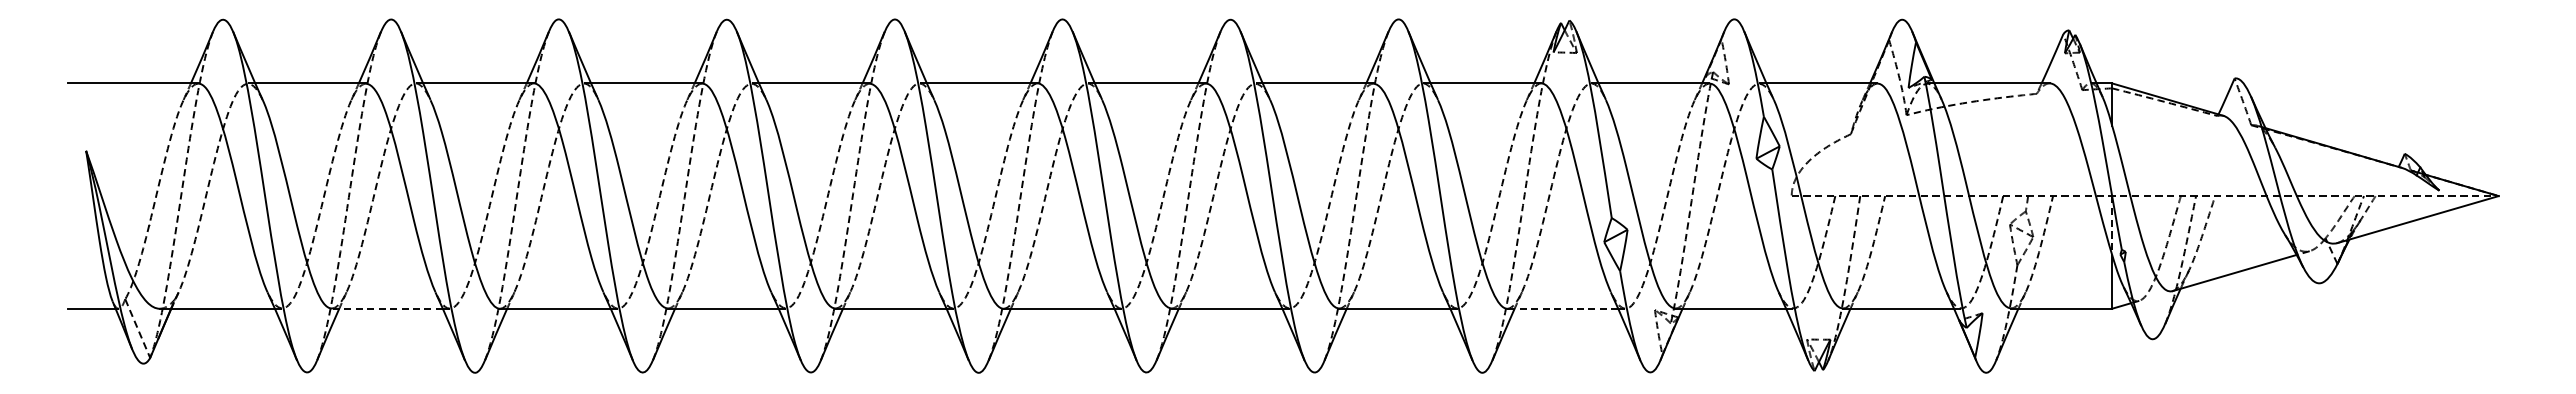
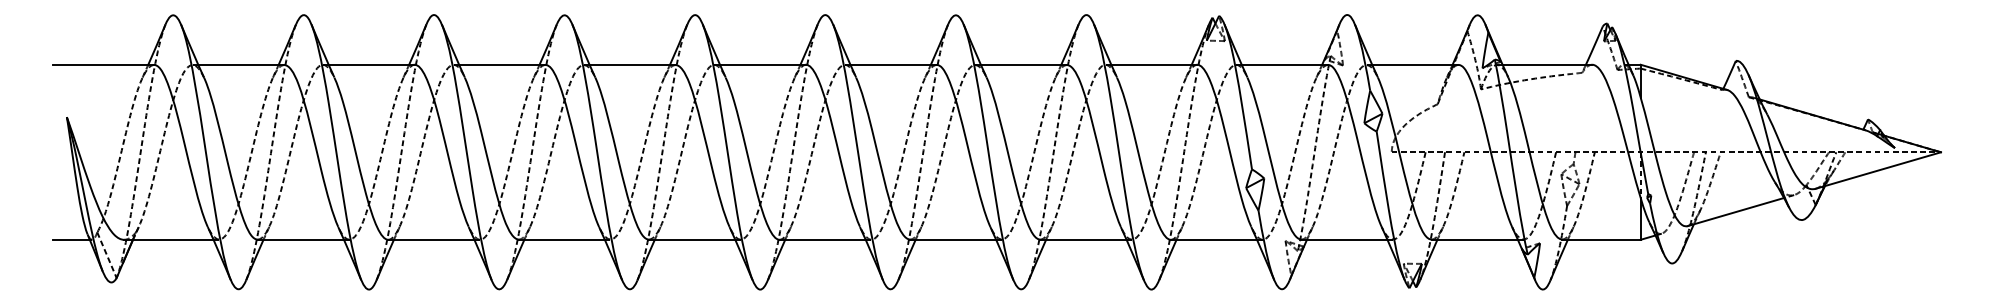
line: (386, 308) -> (300, 239), dashed -> solid
line: (1562, 308) -> (1213, 239), dashed -> solid

